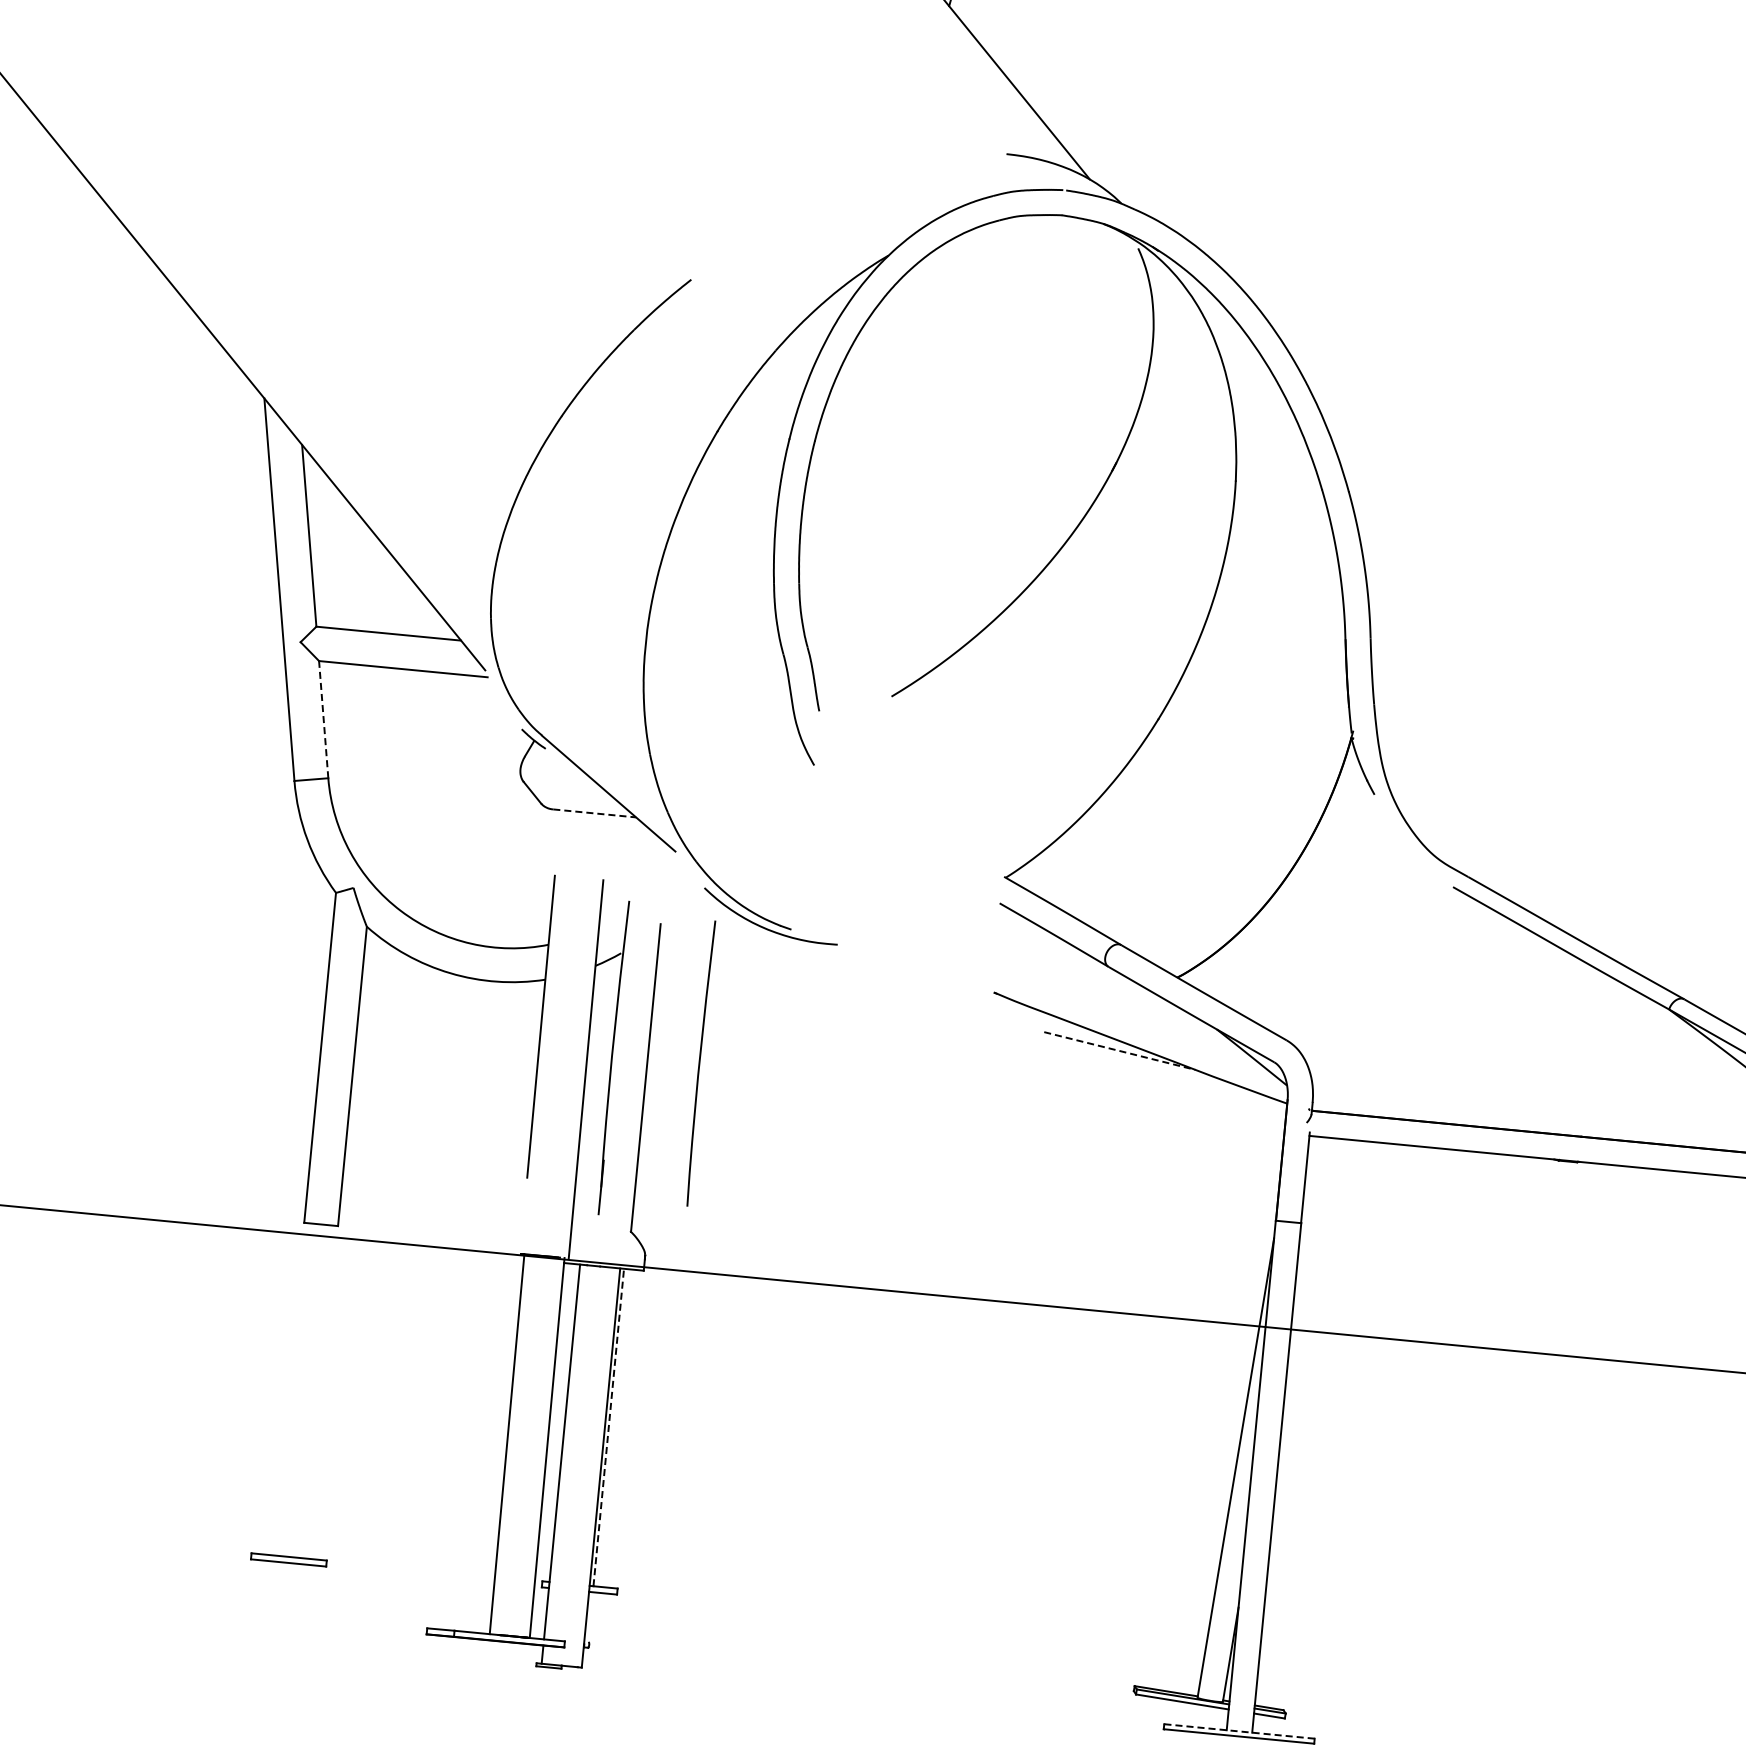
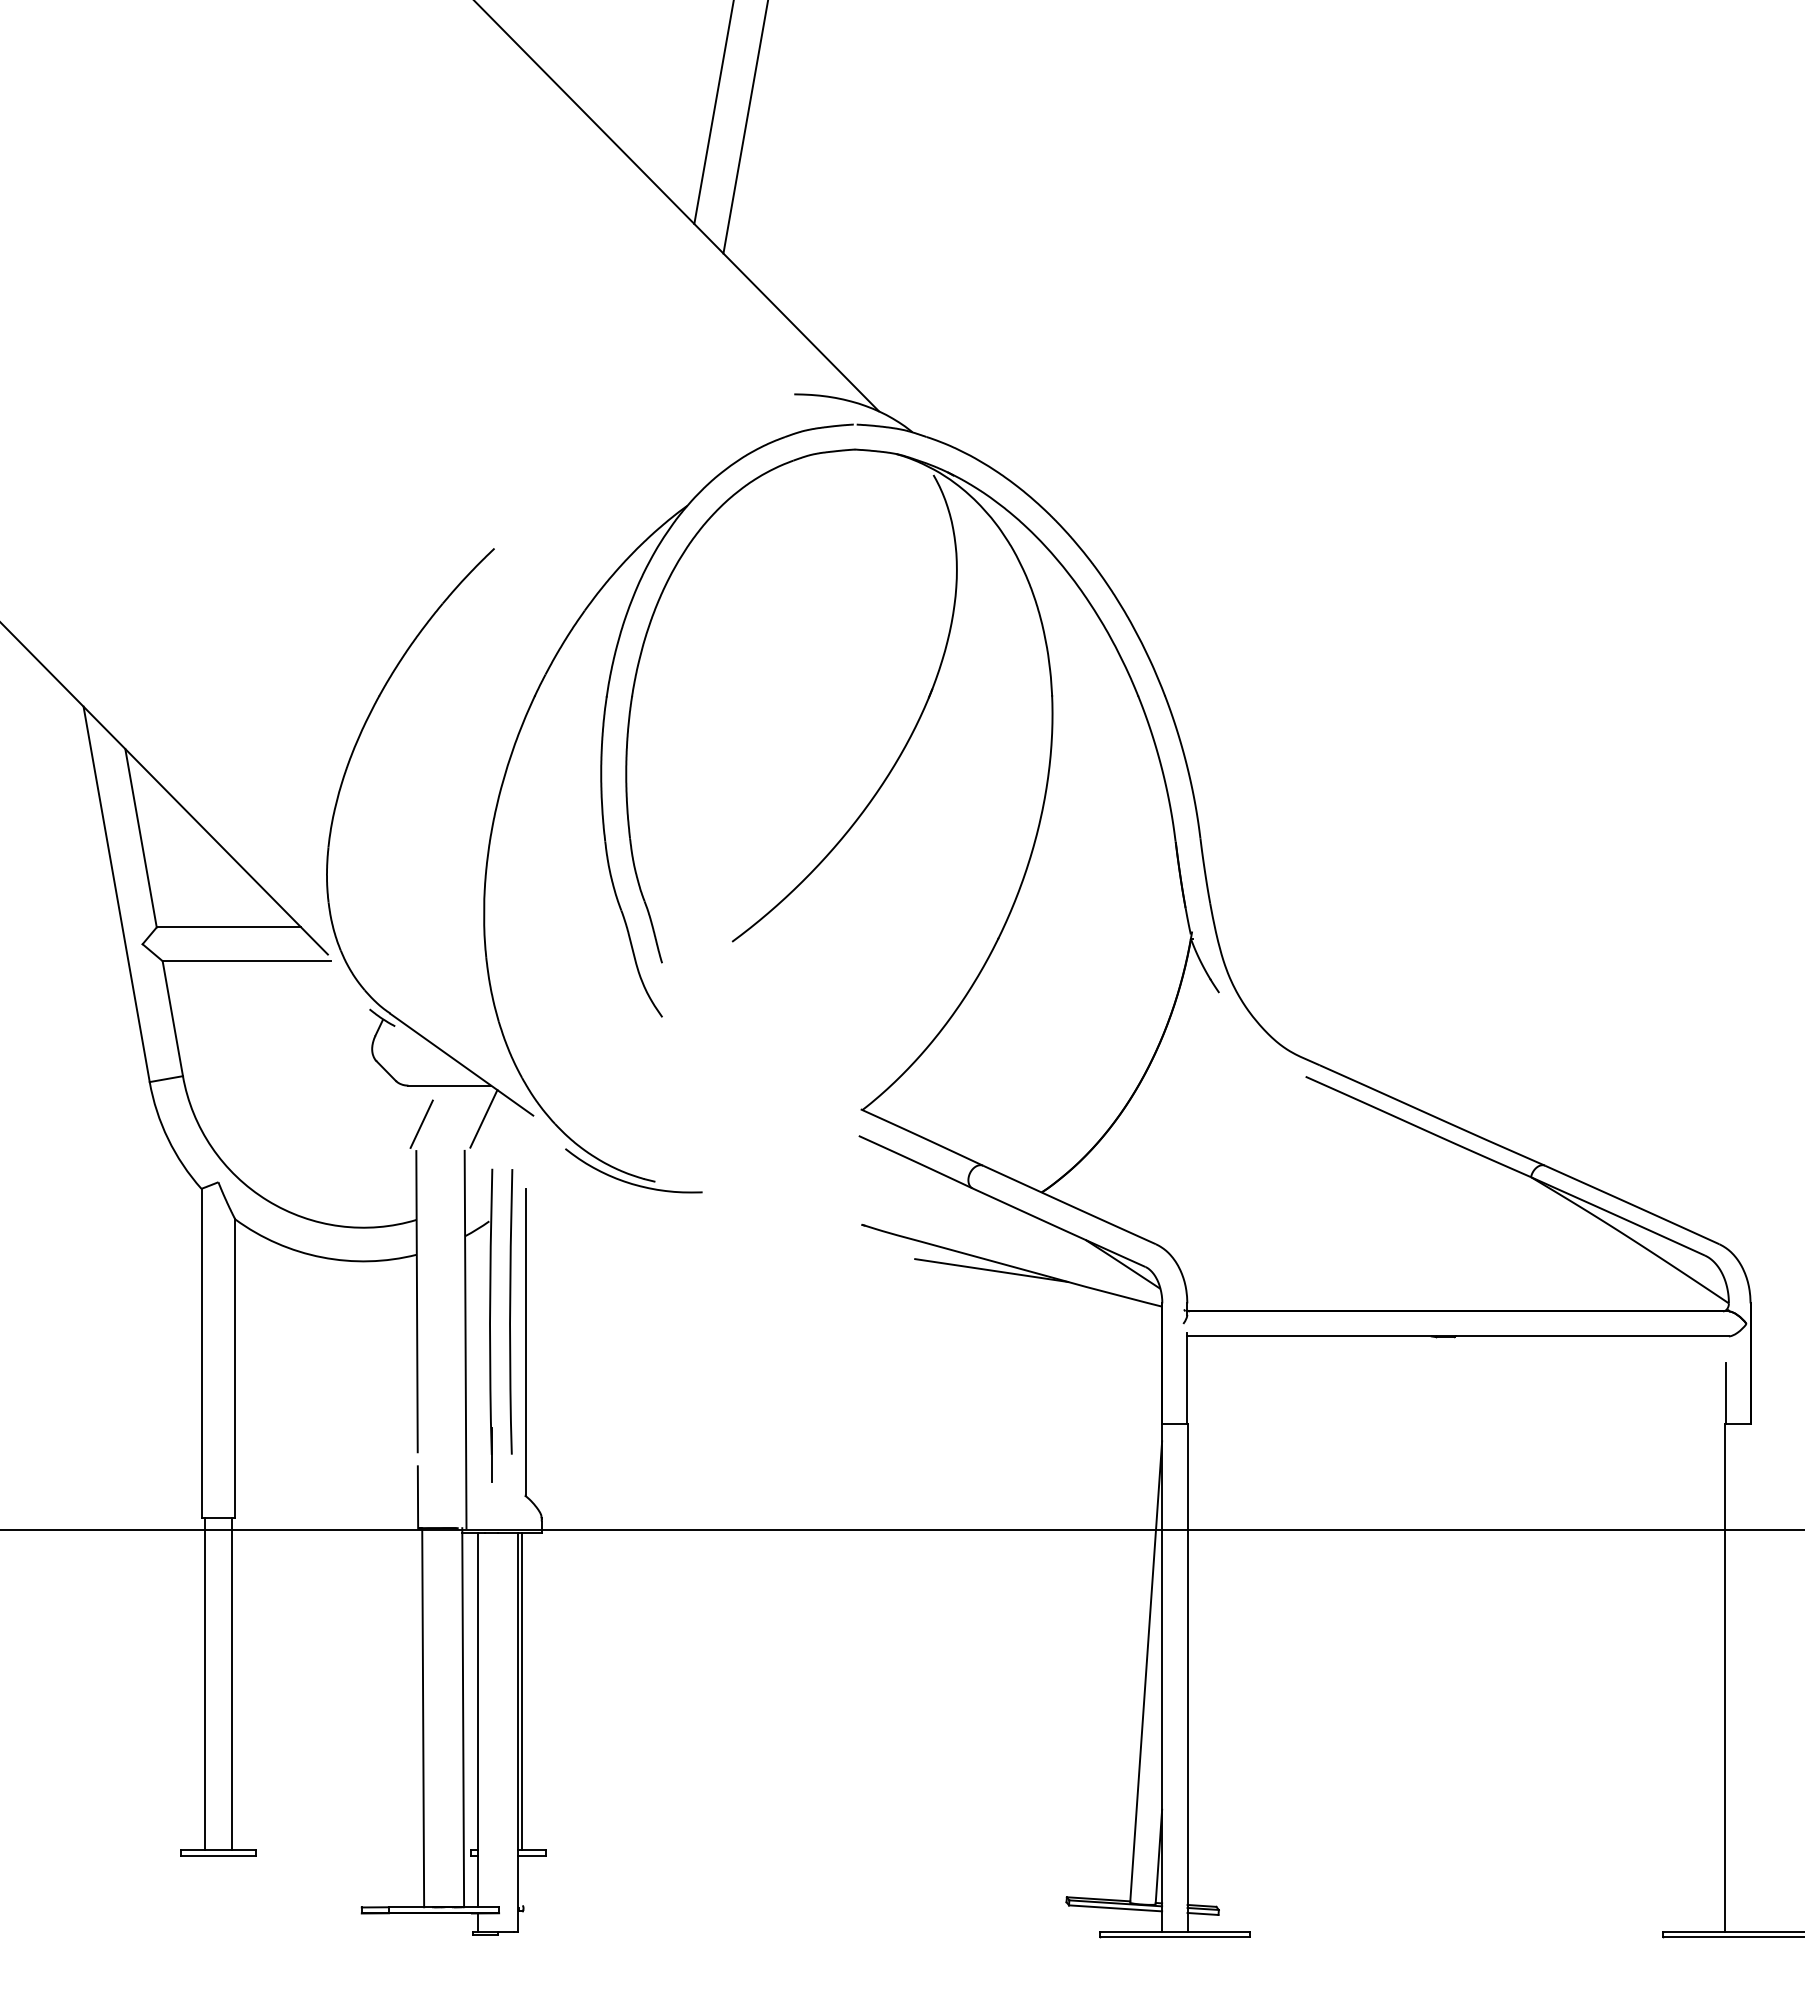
line: (323, 719) -> (172, 1018), dashed -> solid
line: (595, 813) -> (450, 1085), dashed -> solid
line: (562, 848) -> (421, 1123), added
line: (625, 849) -> (483, 1118), added
line: (1120, 1051) -> (992, 1270), dashed -> solid
curve: (700, 1062) -> (511, 1310), moved
line: (522, 1222) -> (417, 1497), added
line: (291, 1389) -> (204, 1684), added
line: (318, 1392) -> (231, 1684), added
line: (609, 1427) -> (522, 1691), dashed -> solid
line: (1239, 1731) -> (1174, 1932), dashed -> solid

